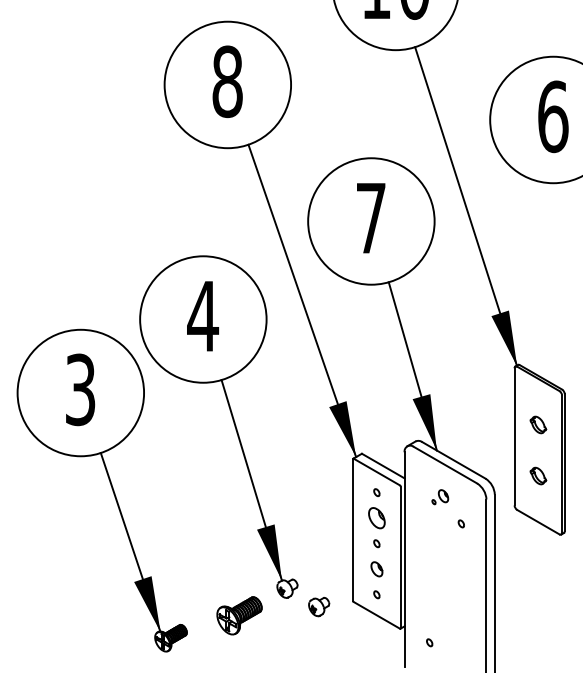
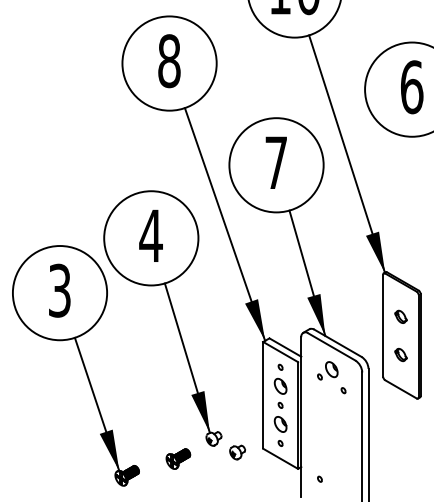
part: (440, 496) -> (328, 370), size x1.67
part: (376, 569) -> (280, 424), size x1.43
part: (239, 615) -> (178, 458), size x0.71

